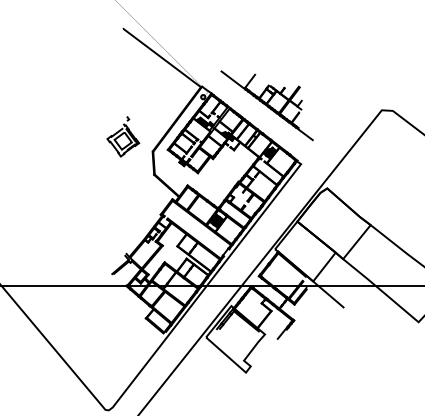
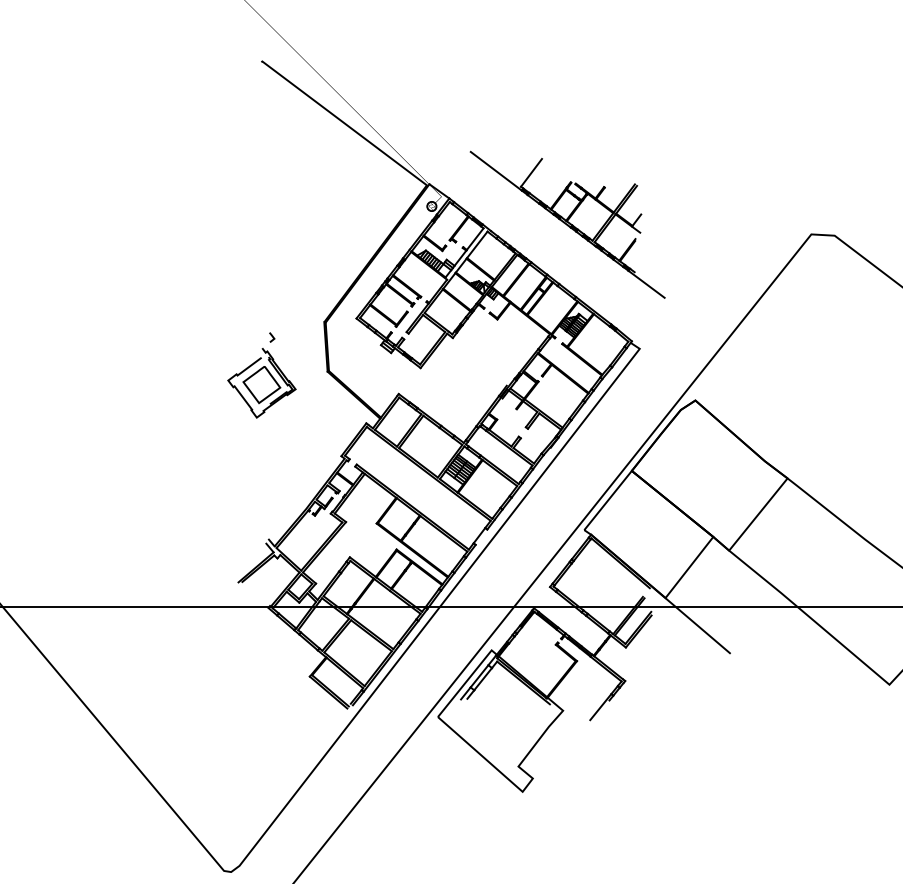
part: (123, 136) -> (262, 375), moved

